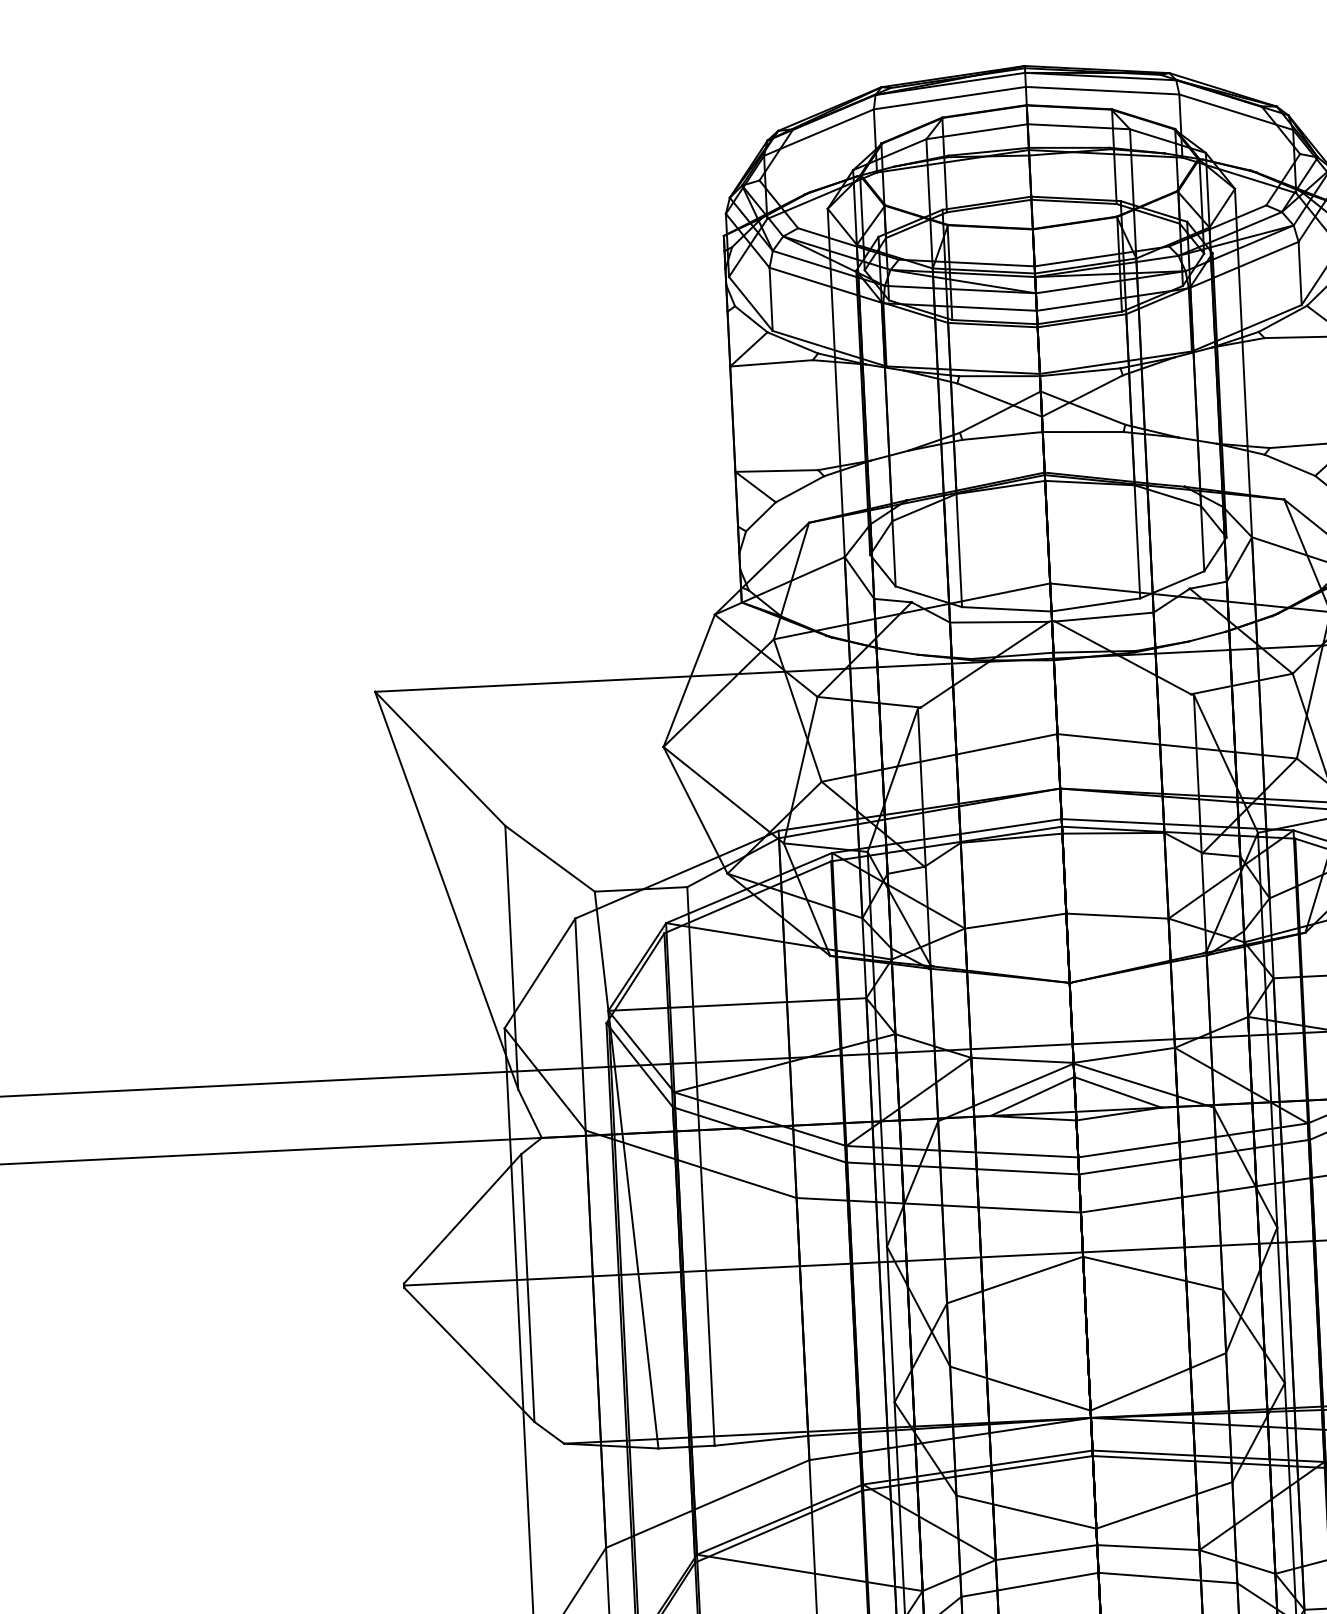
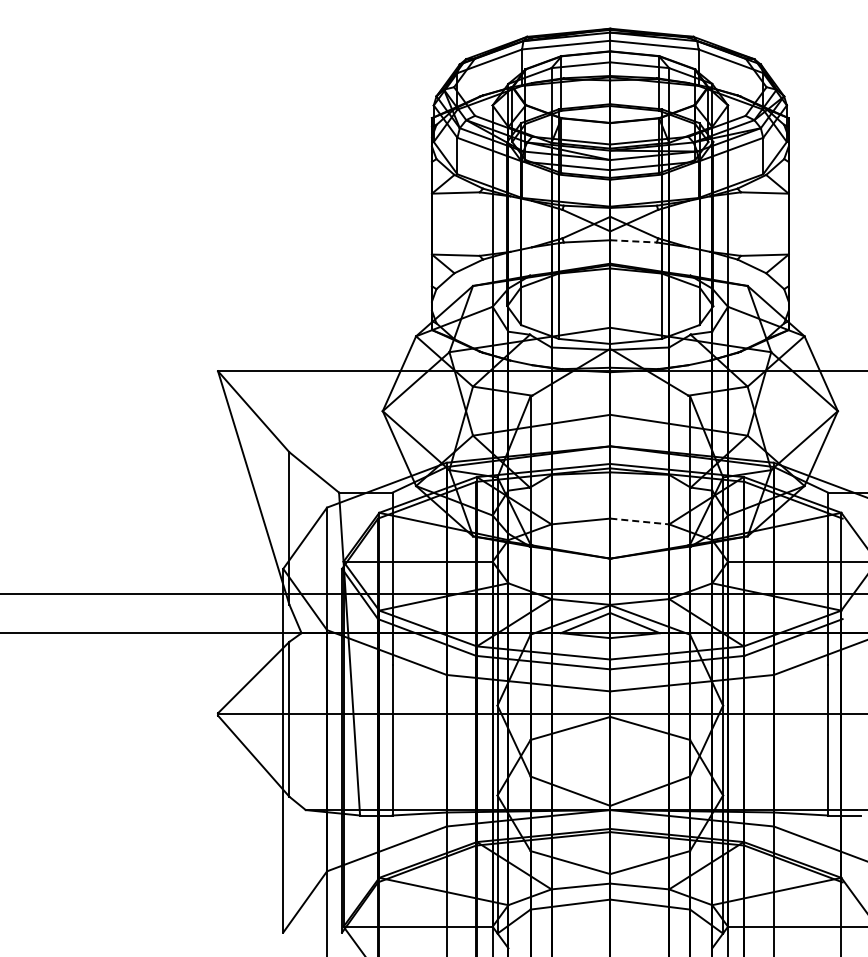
line: (1084, 432) -> (634, 241), solid -> dashed
line: (1117, 916) -> (639, 521), solid -> dashed

